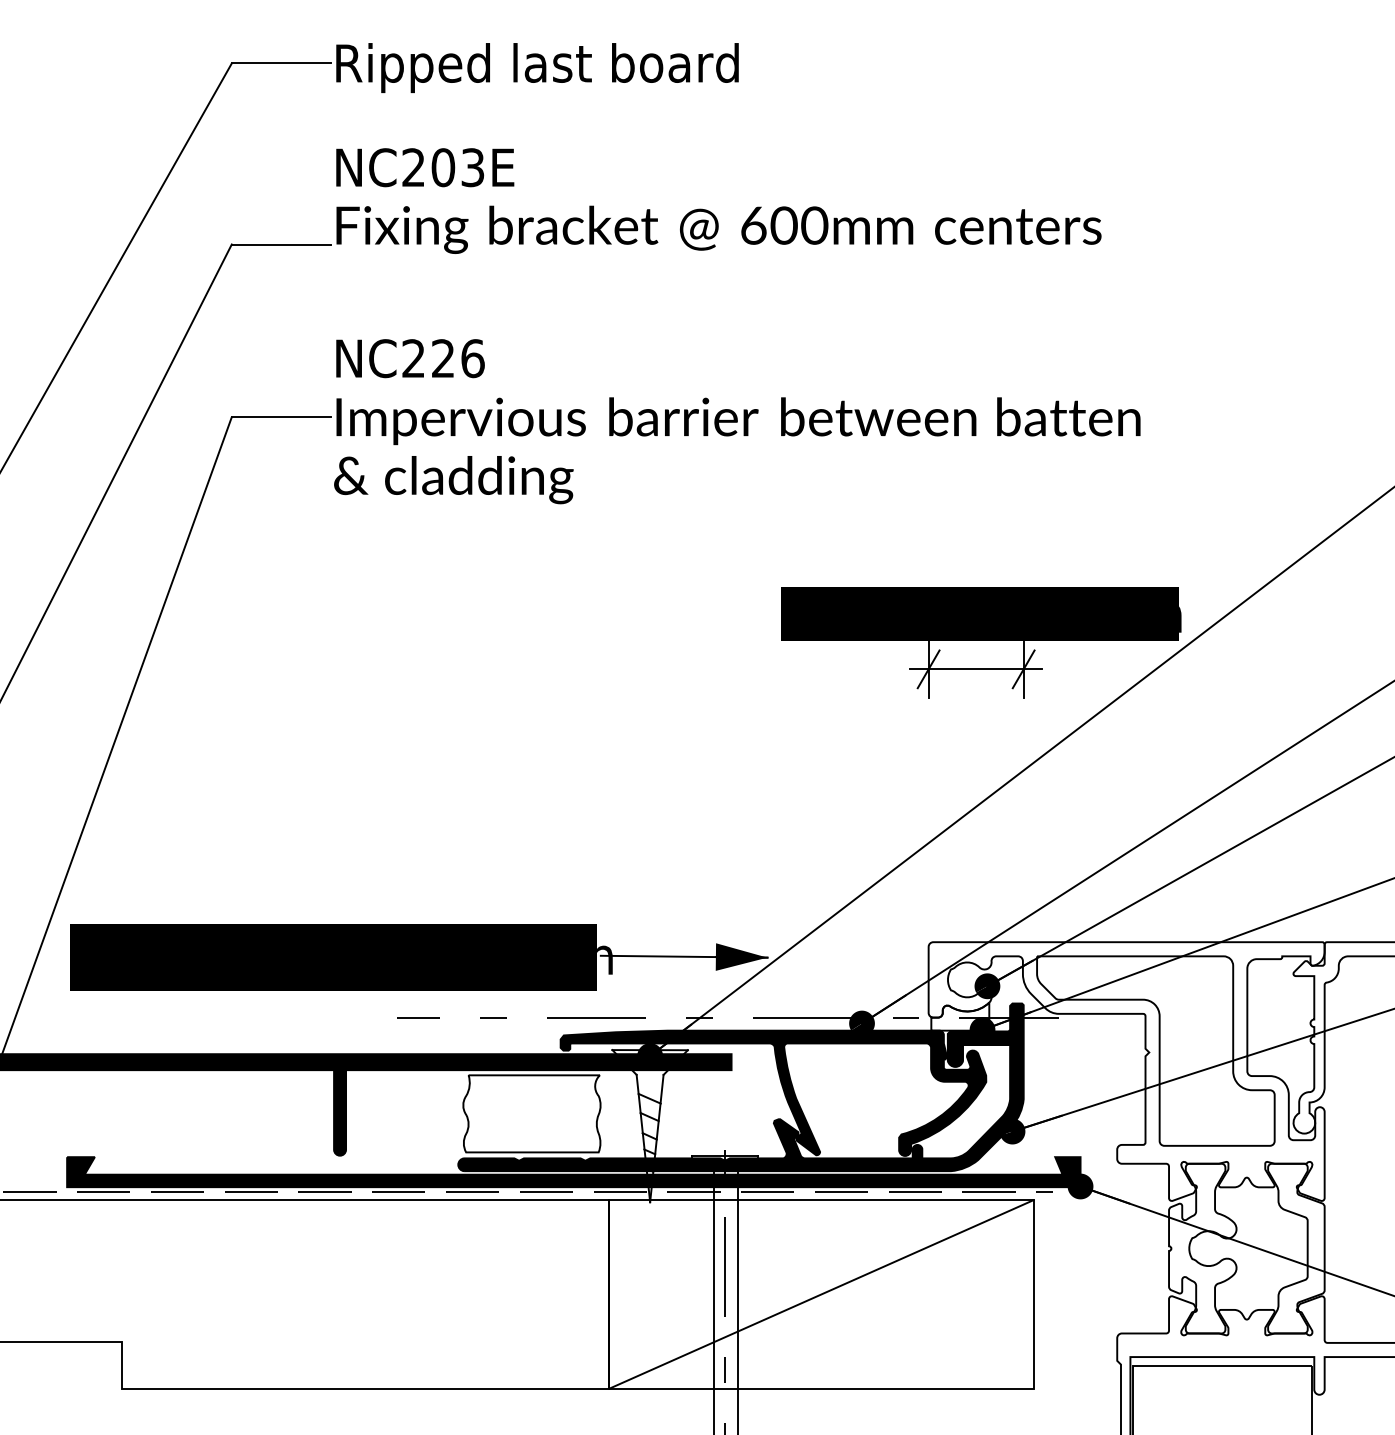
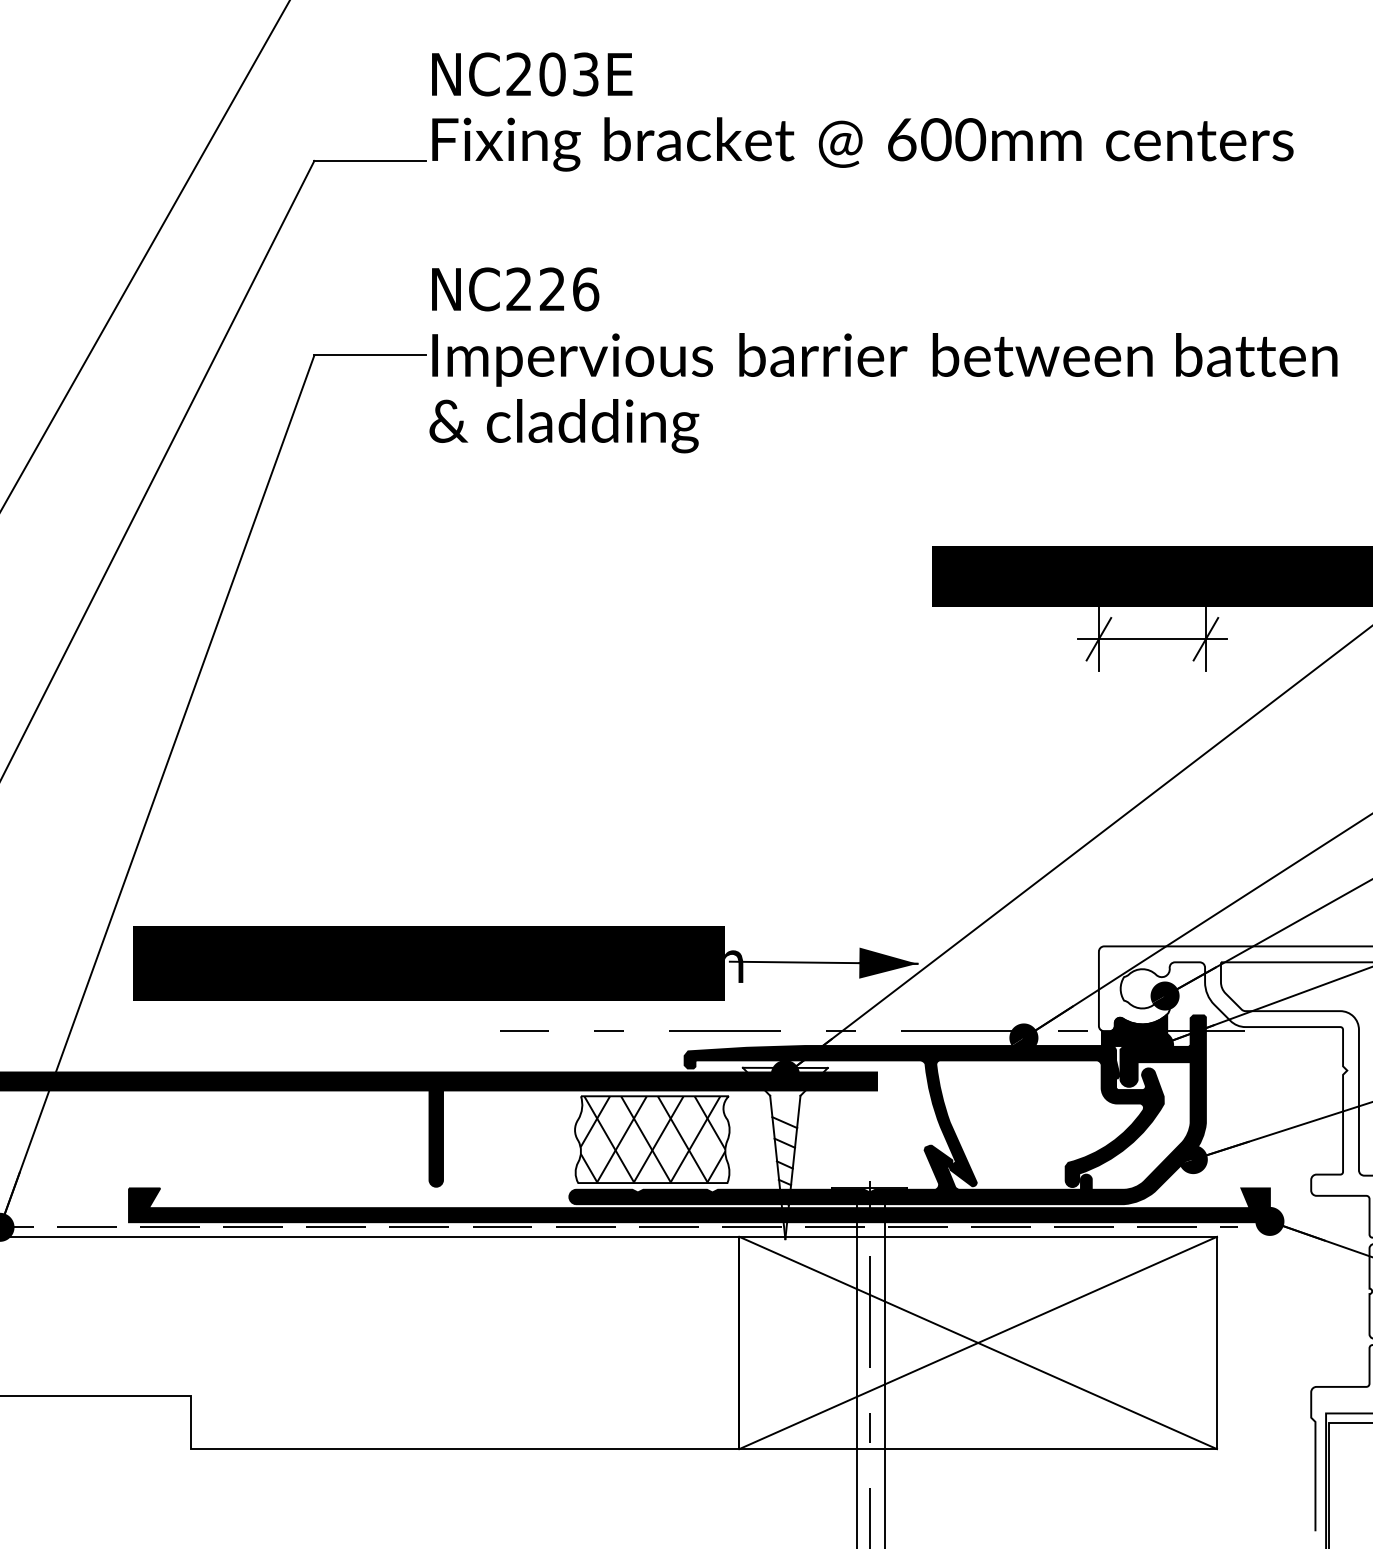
fill: (960, 1016) -> (1134, 1030), added
hatch: (532, 1113) -> (652, 1139), added
line: (821, 1294) -> (978, 1343), added

